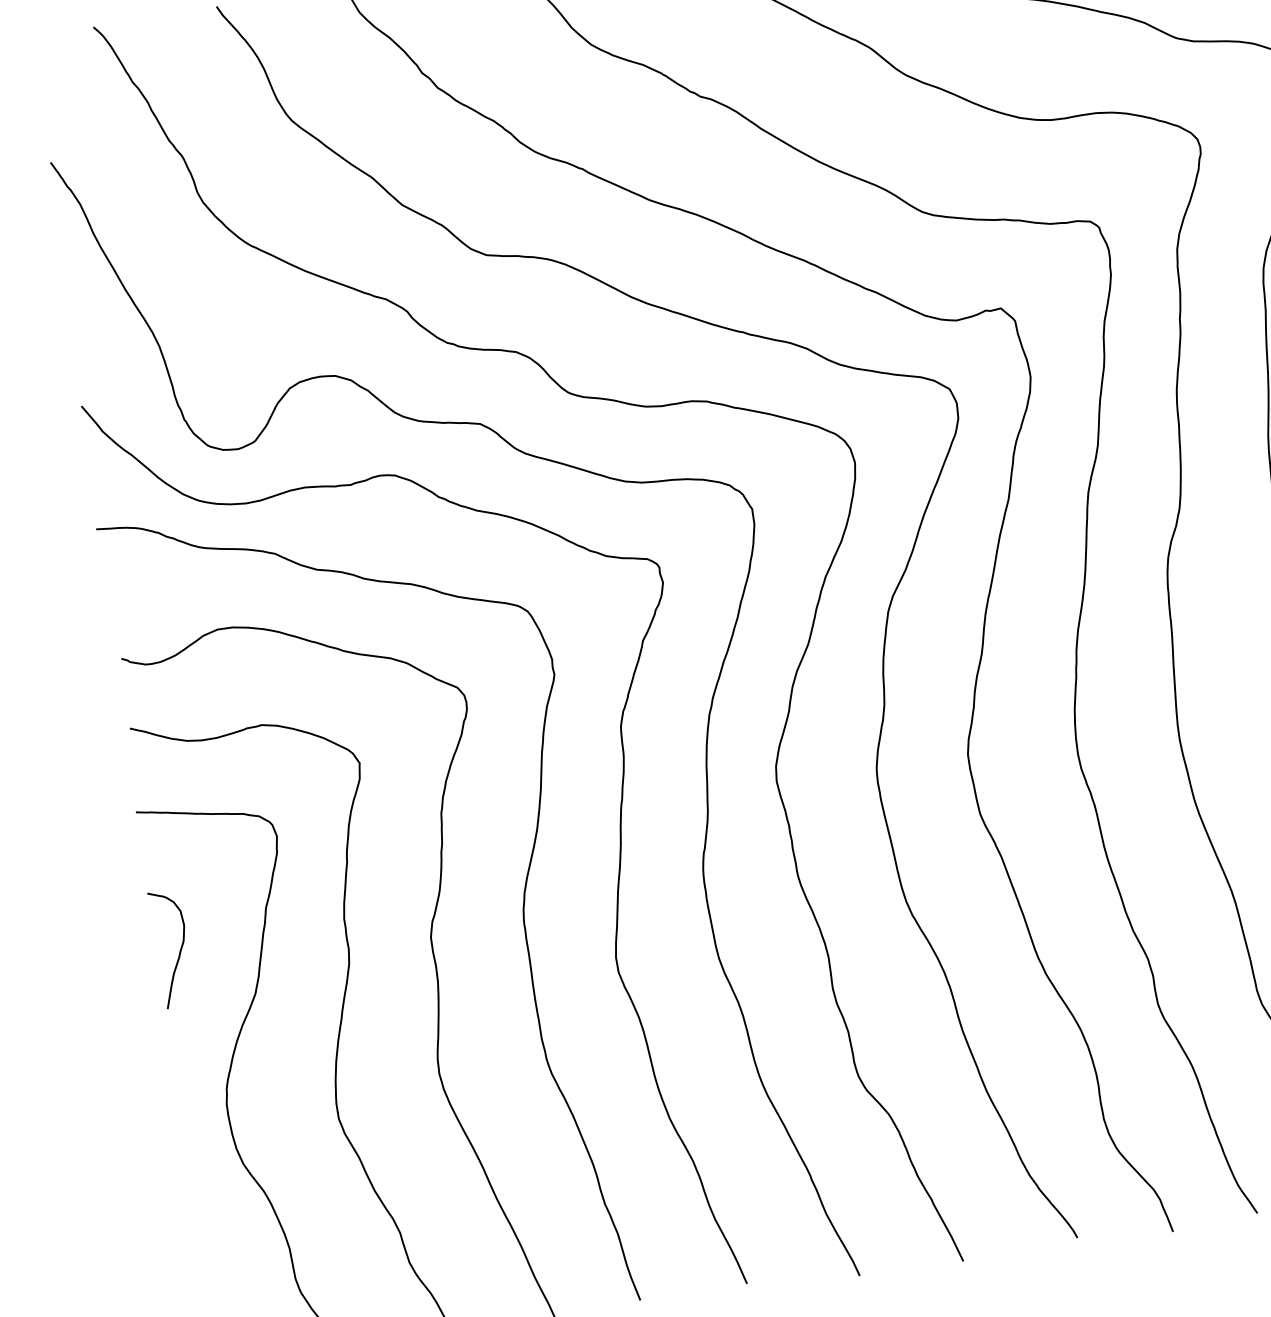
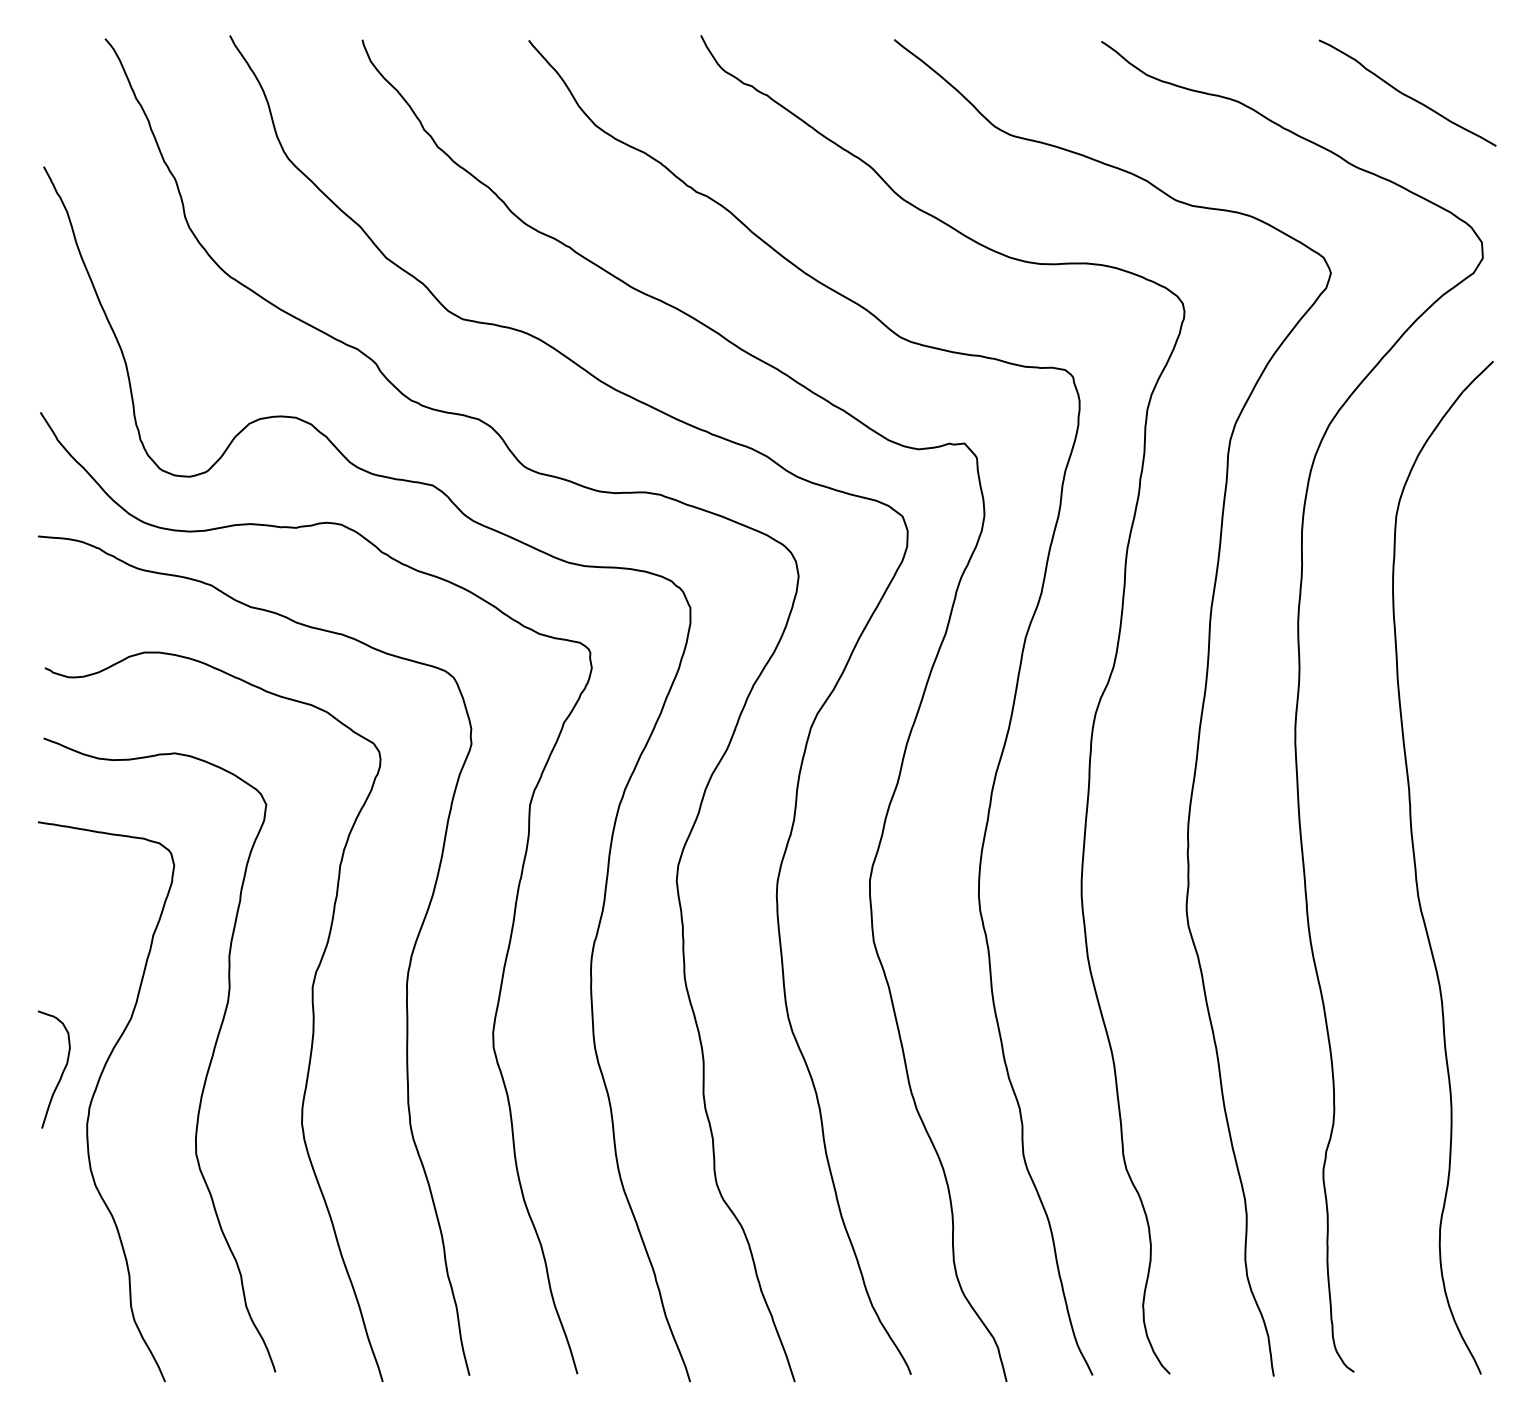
curve: (179, 951) -> (61, 1073), moved

